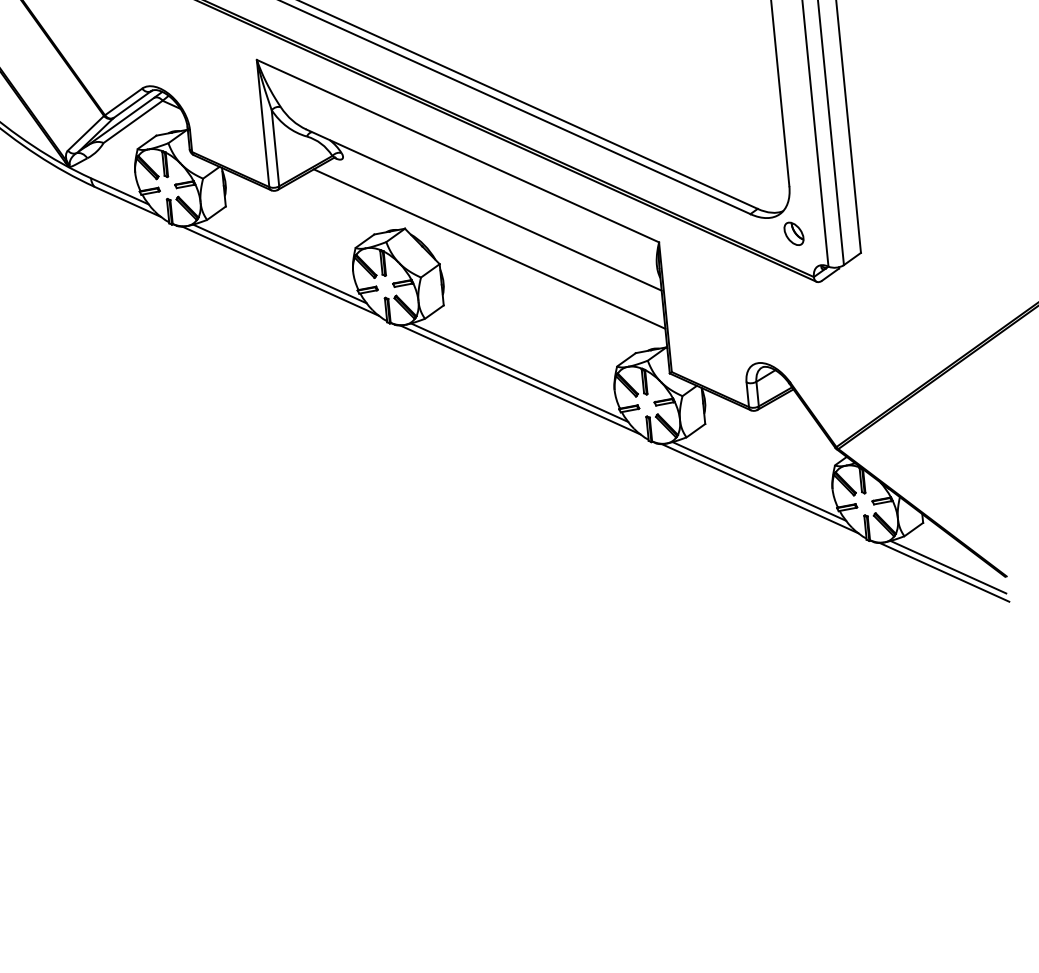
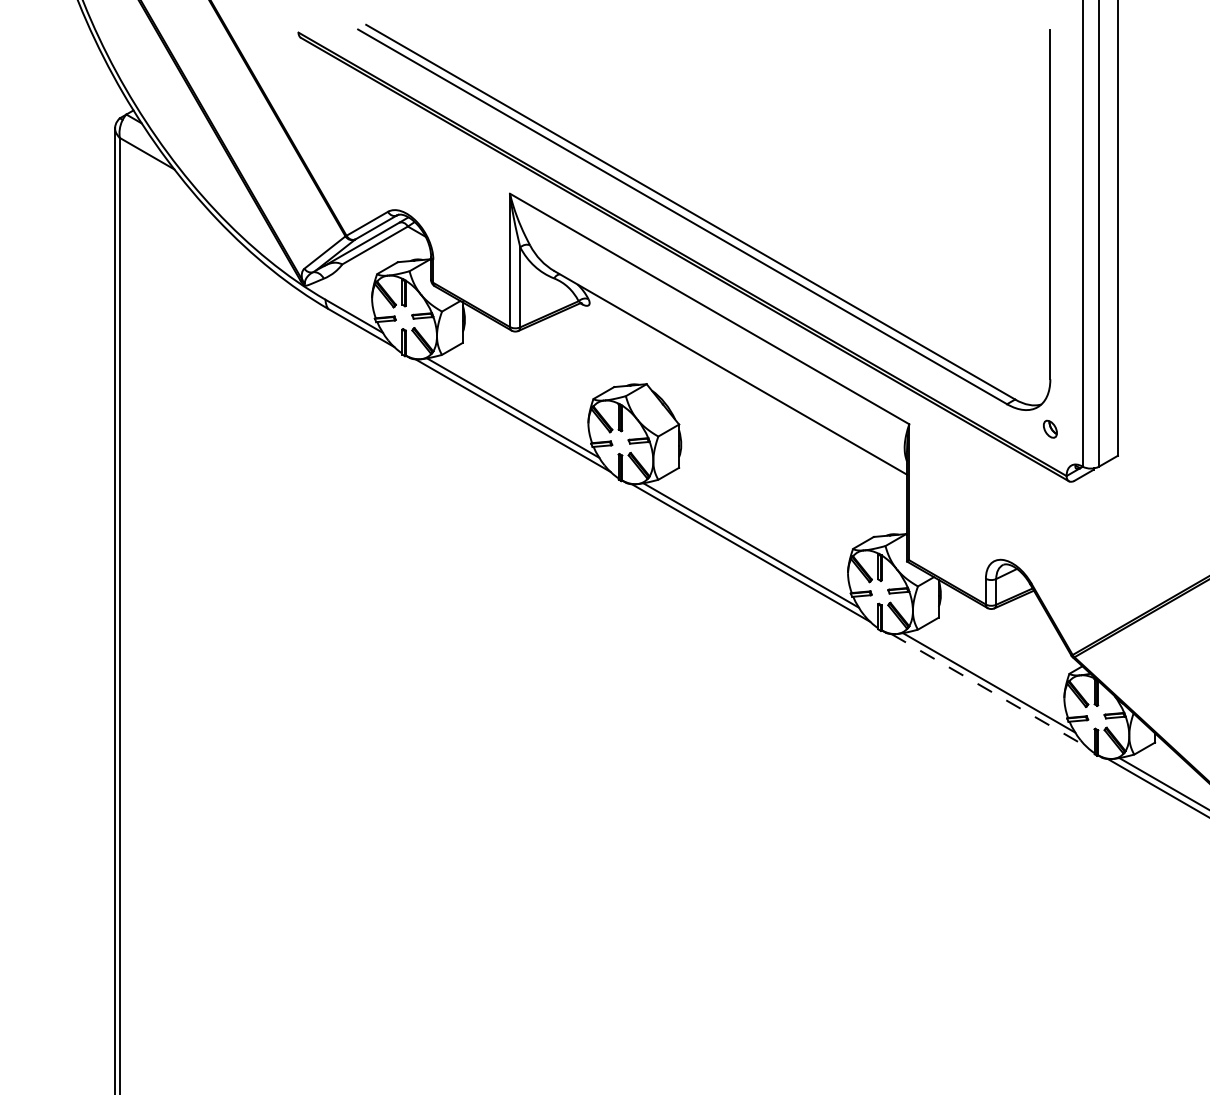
part: (794, 234) -> (1050, 429), size x0.7
line: (489, 248) -> (732, 413), removed
line: (760, 488) -> (989, 690), solid -> dashed

